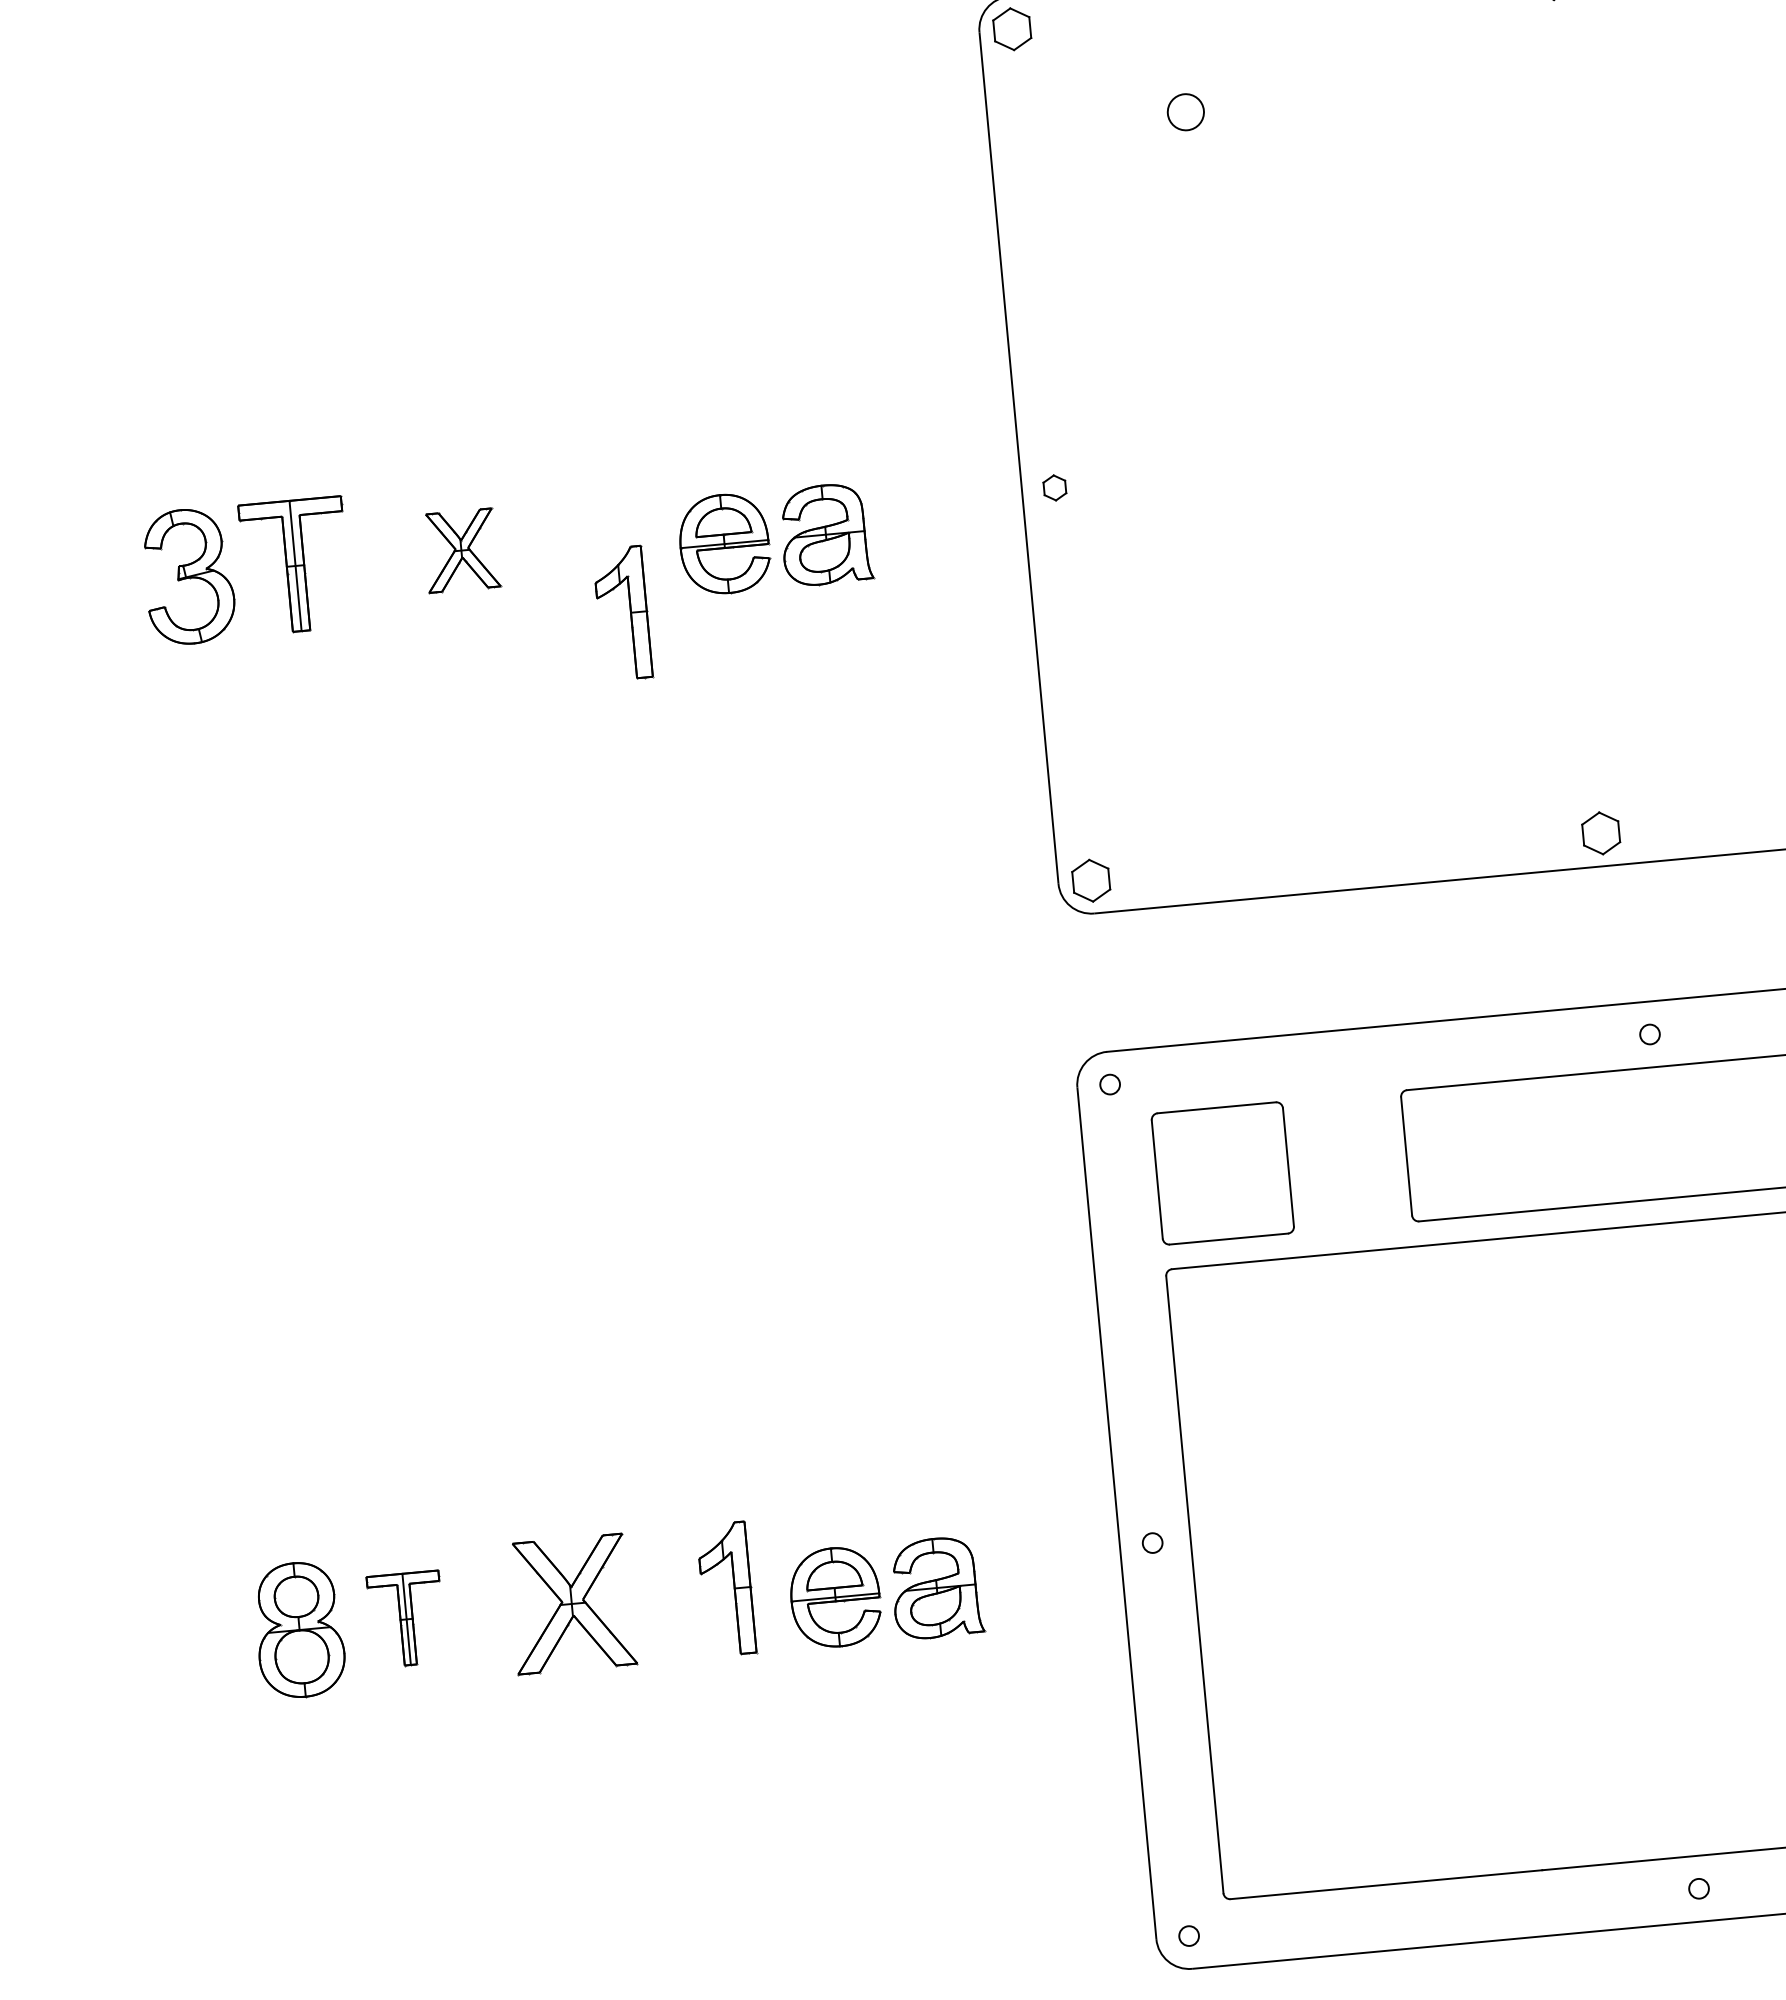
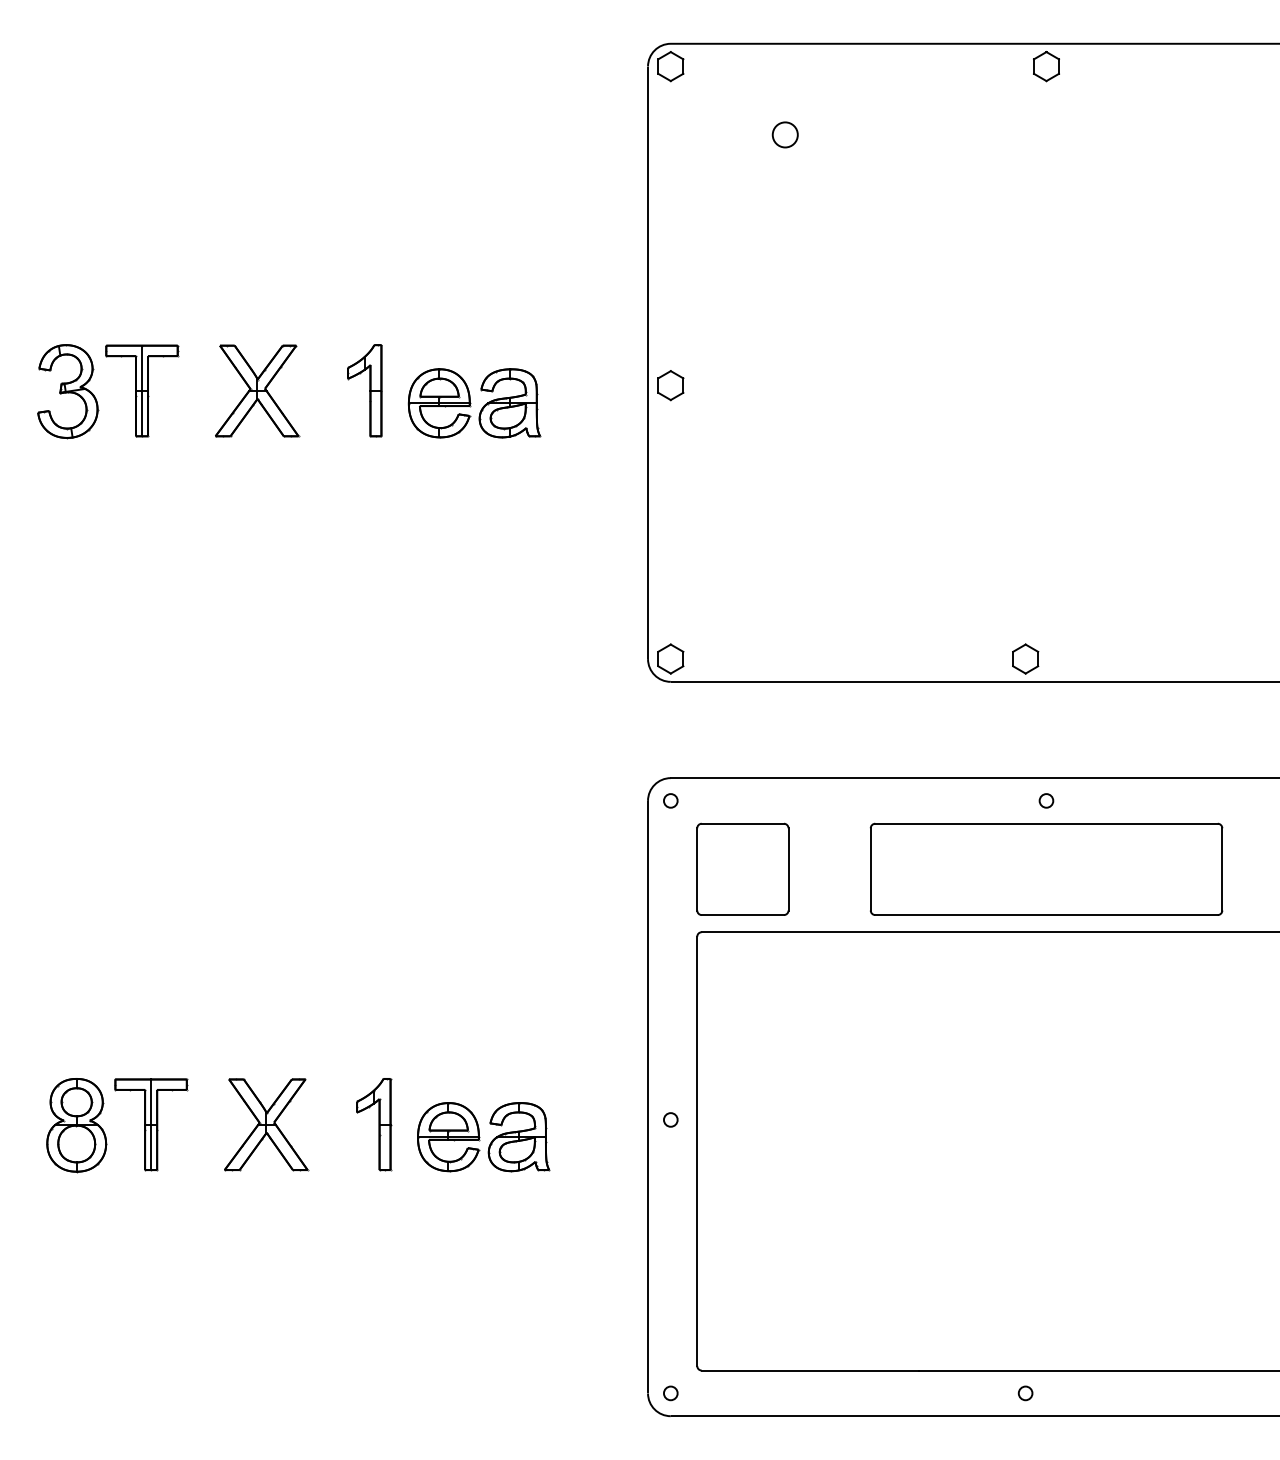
part: (1054, 487) -> (670, 385), size x1.67
part: (461, 549) -> (257, 390), size x1.67
part: (622, 613) -> (364, 390), moved
part: (406, 1618) -> (151, 1124), size x1.43

